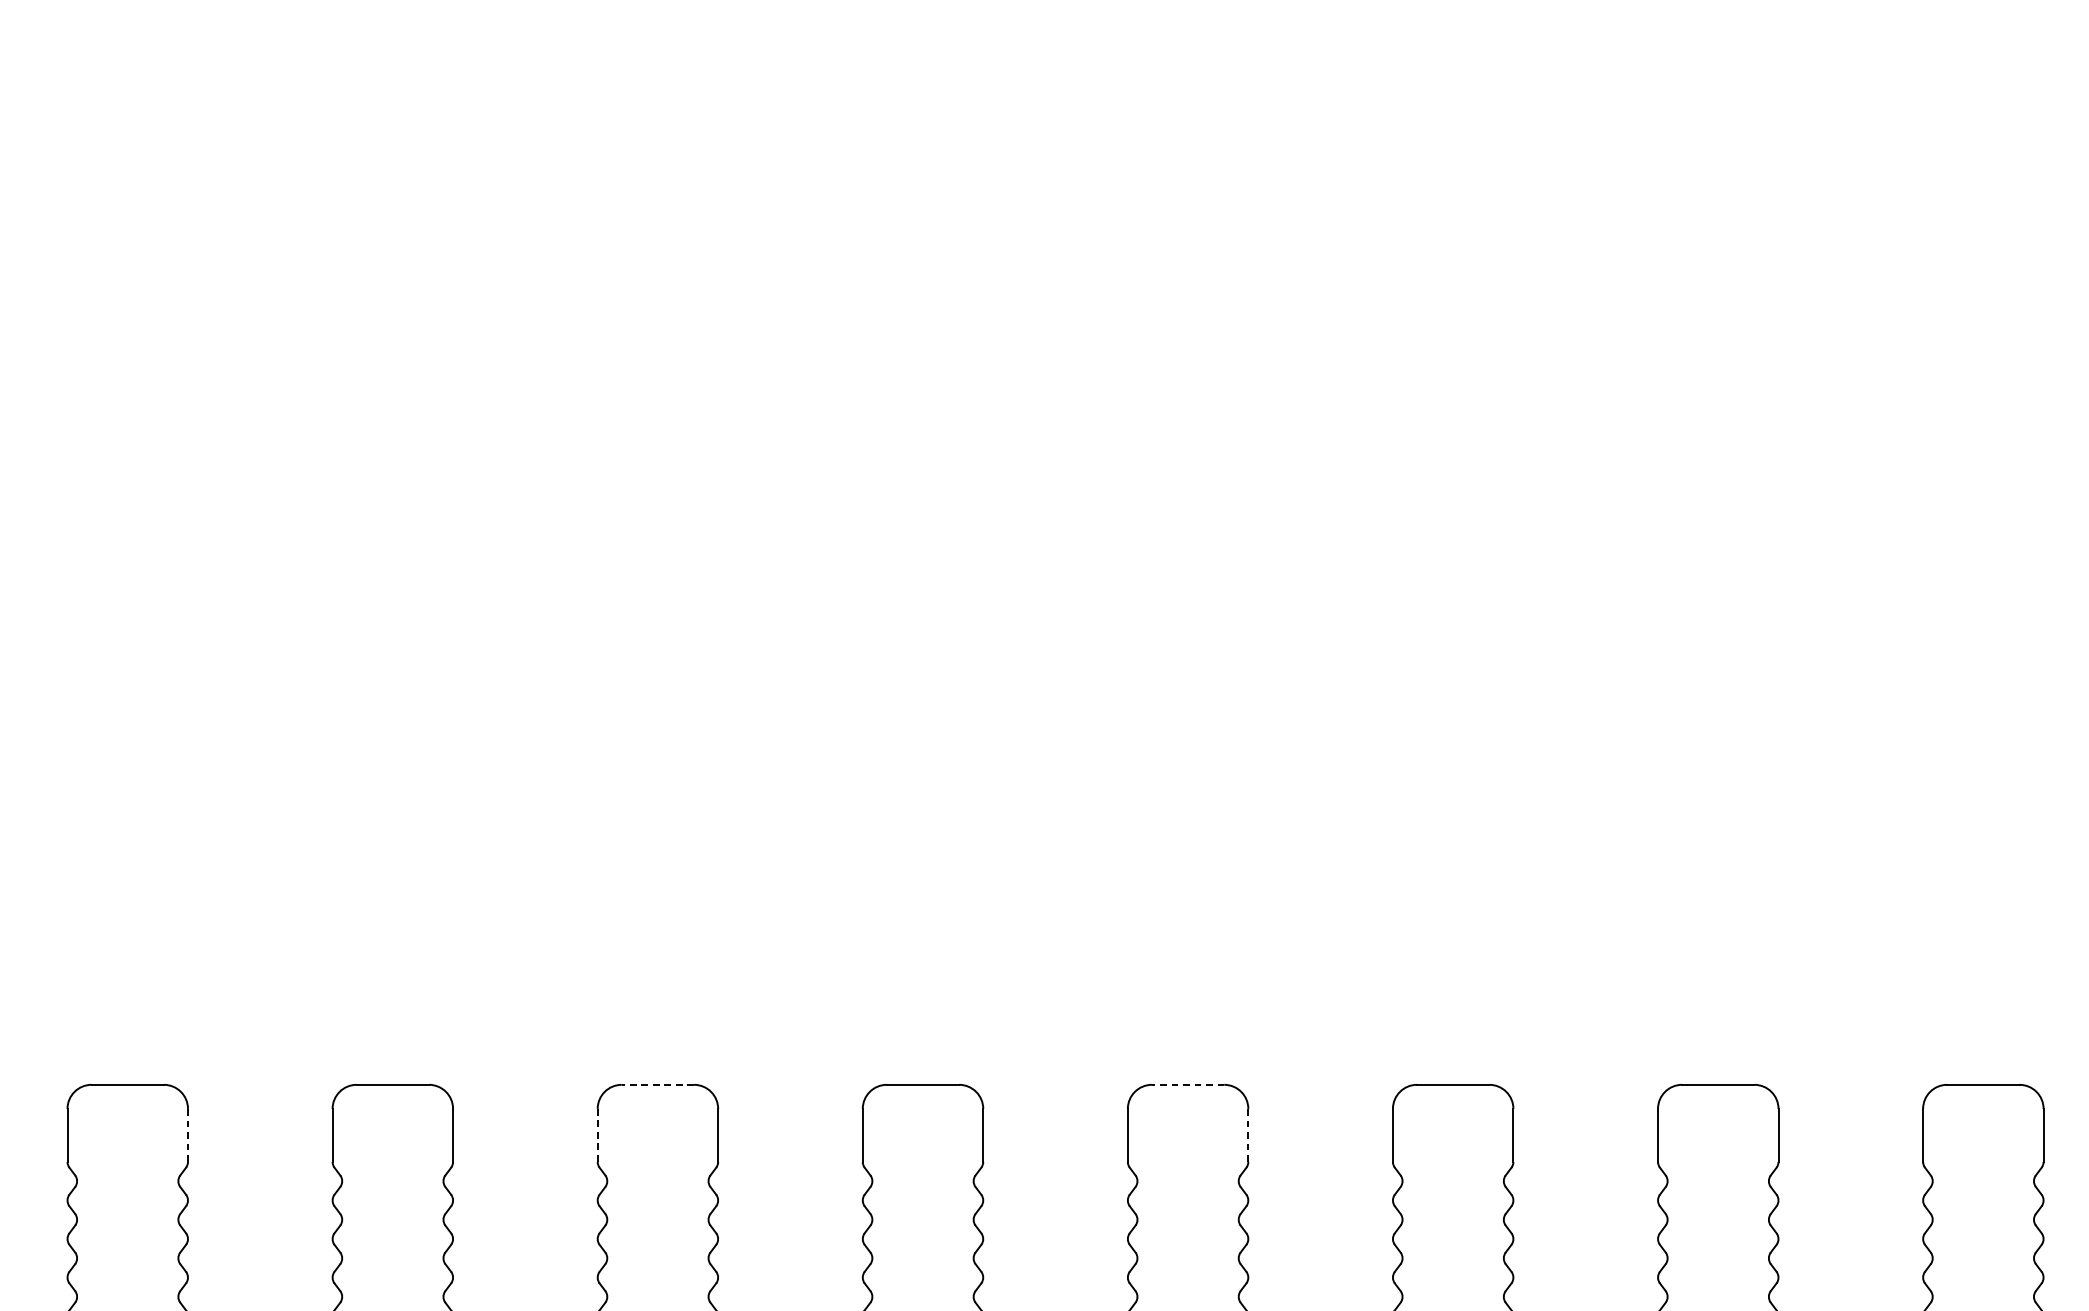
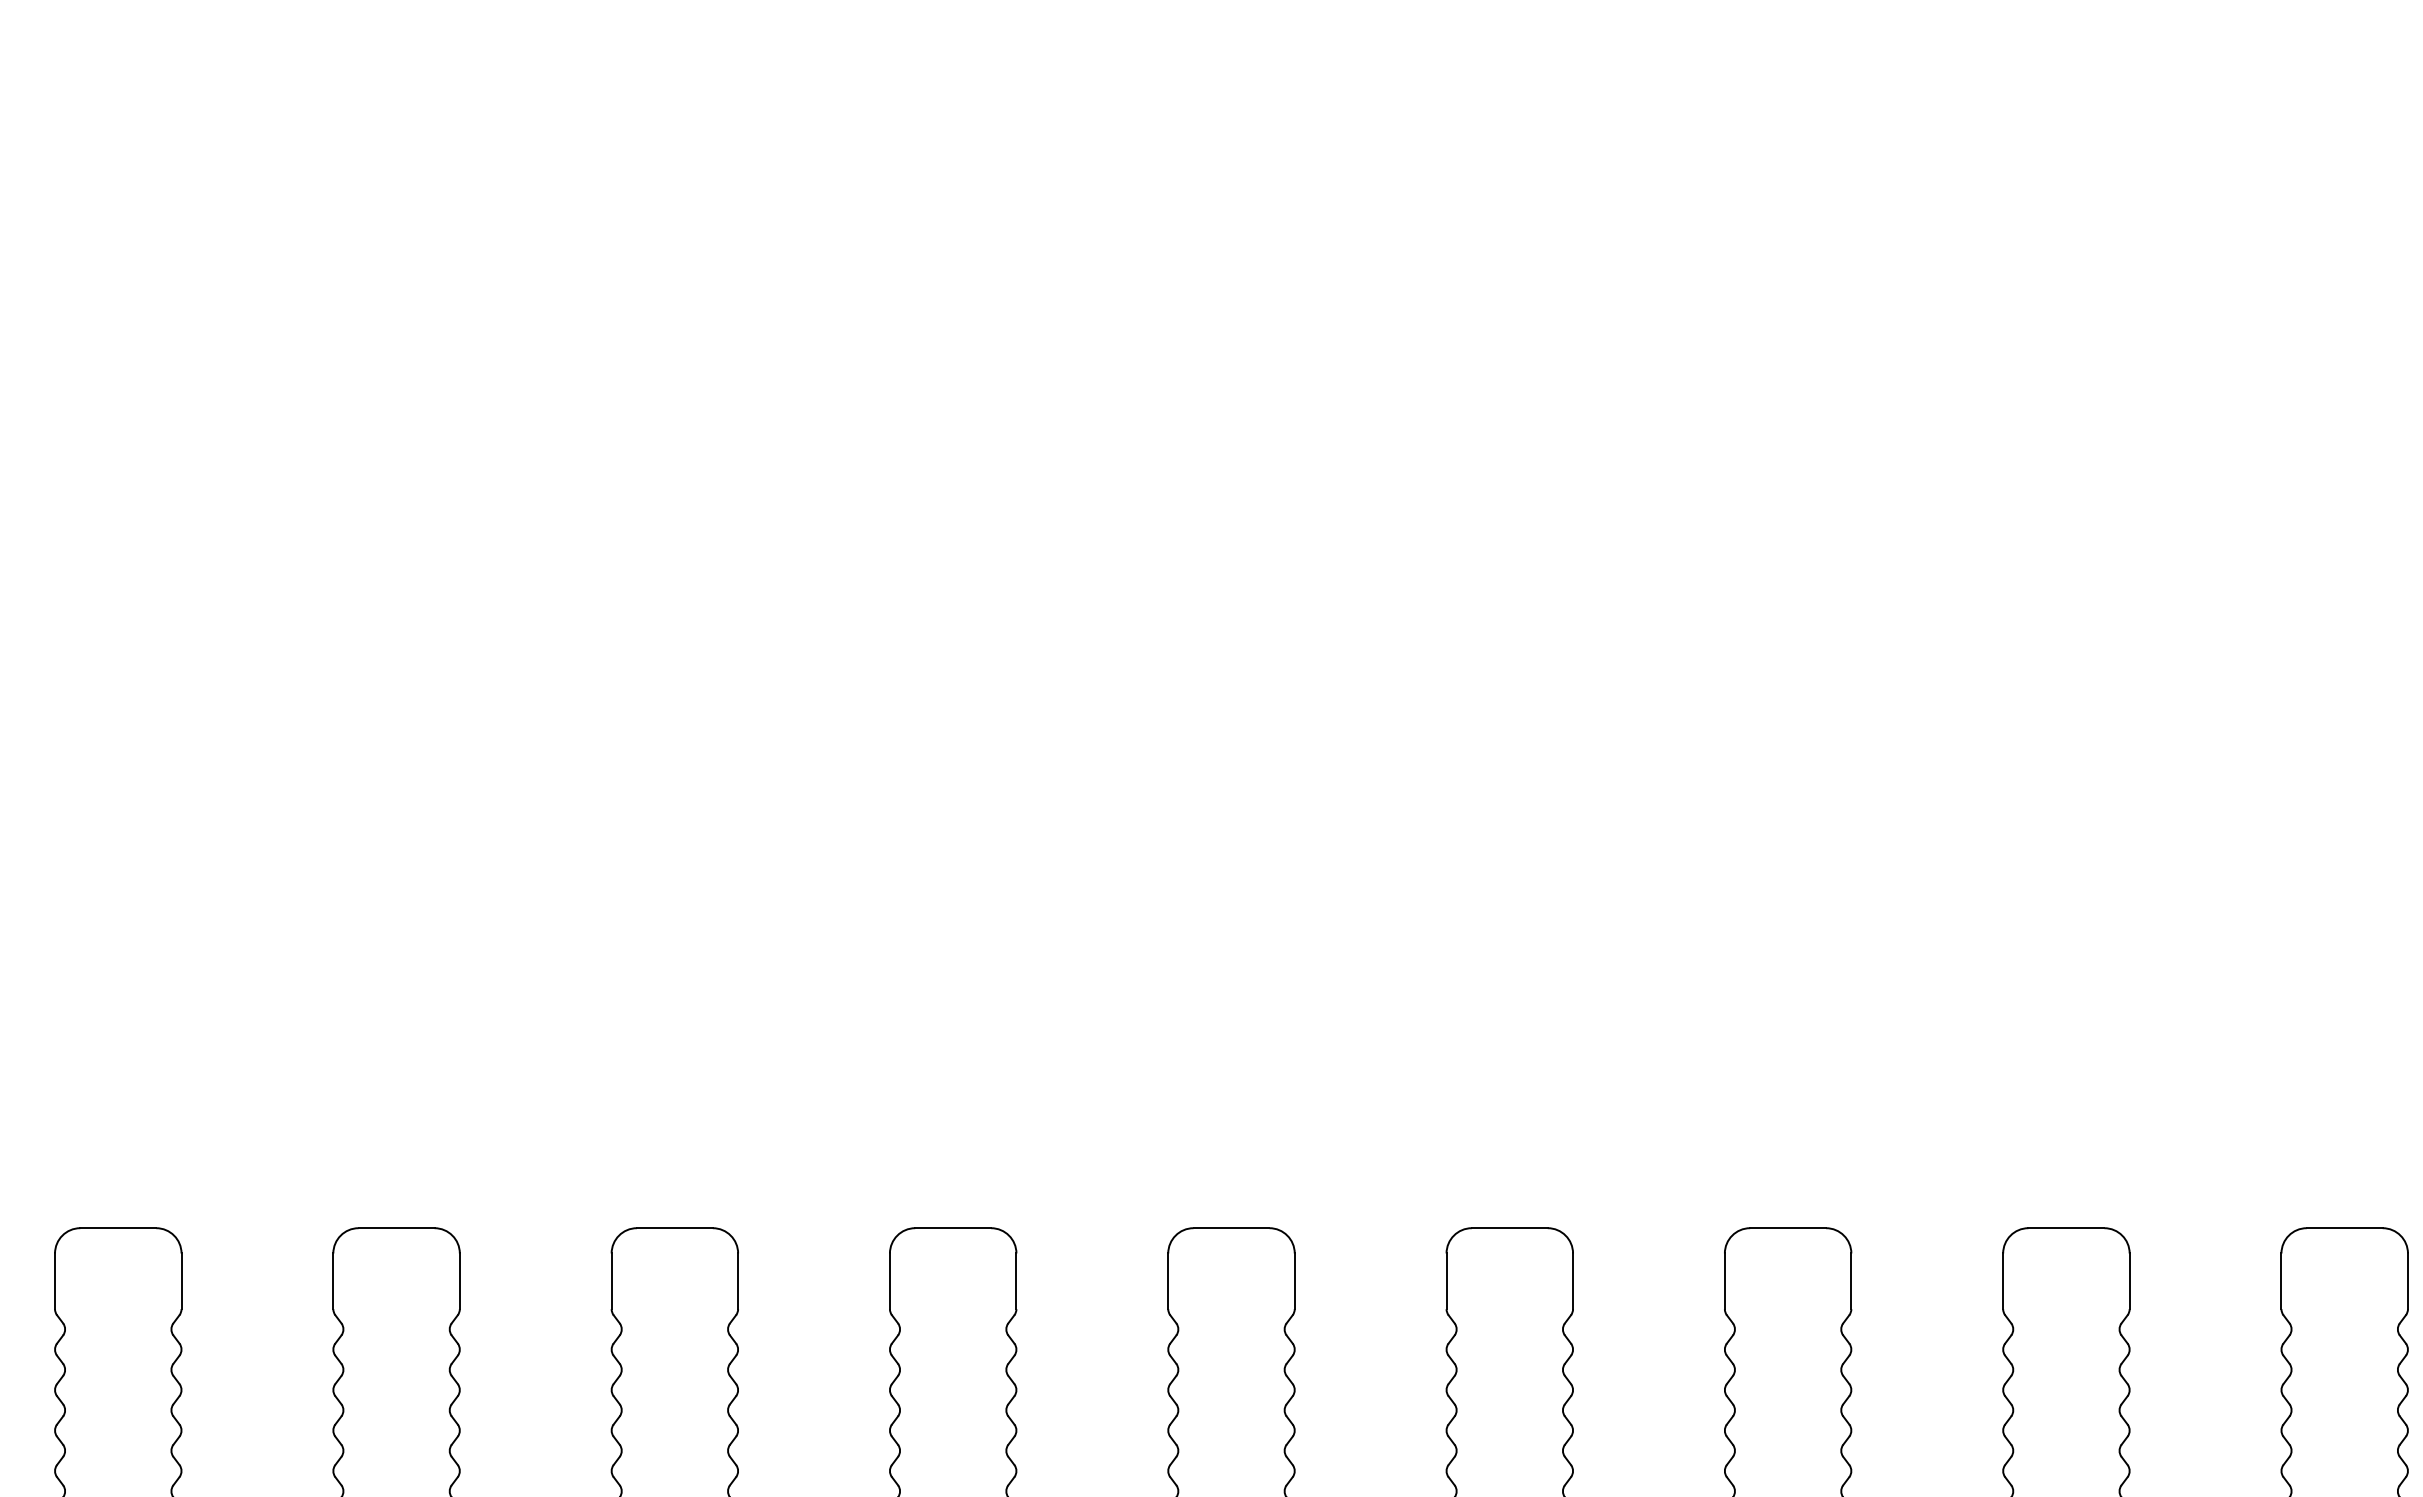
line: (657, 1085) -> (674, 1228), dashed -> solid
line: (1188, 1085) -> (1231, 1228), dashed -> solid
line: (187, 1135) -> (181, 1281), dashed -> solid
line: (597, 1135) -> (611, 1281), dashed -> solid
line: (1248, 1135) -> (1294, 1281), dashed -> solid

